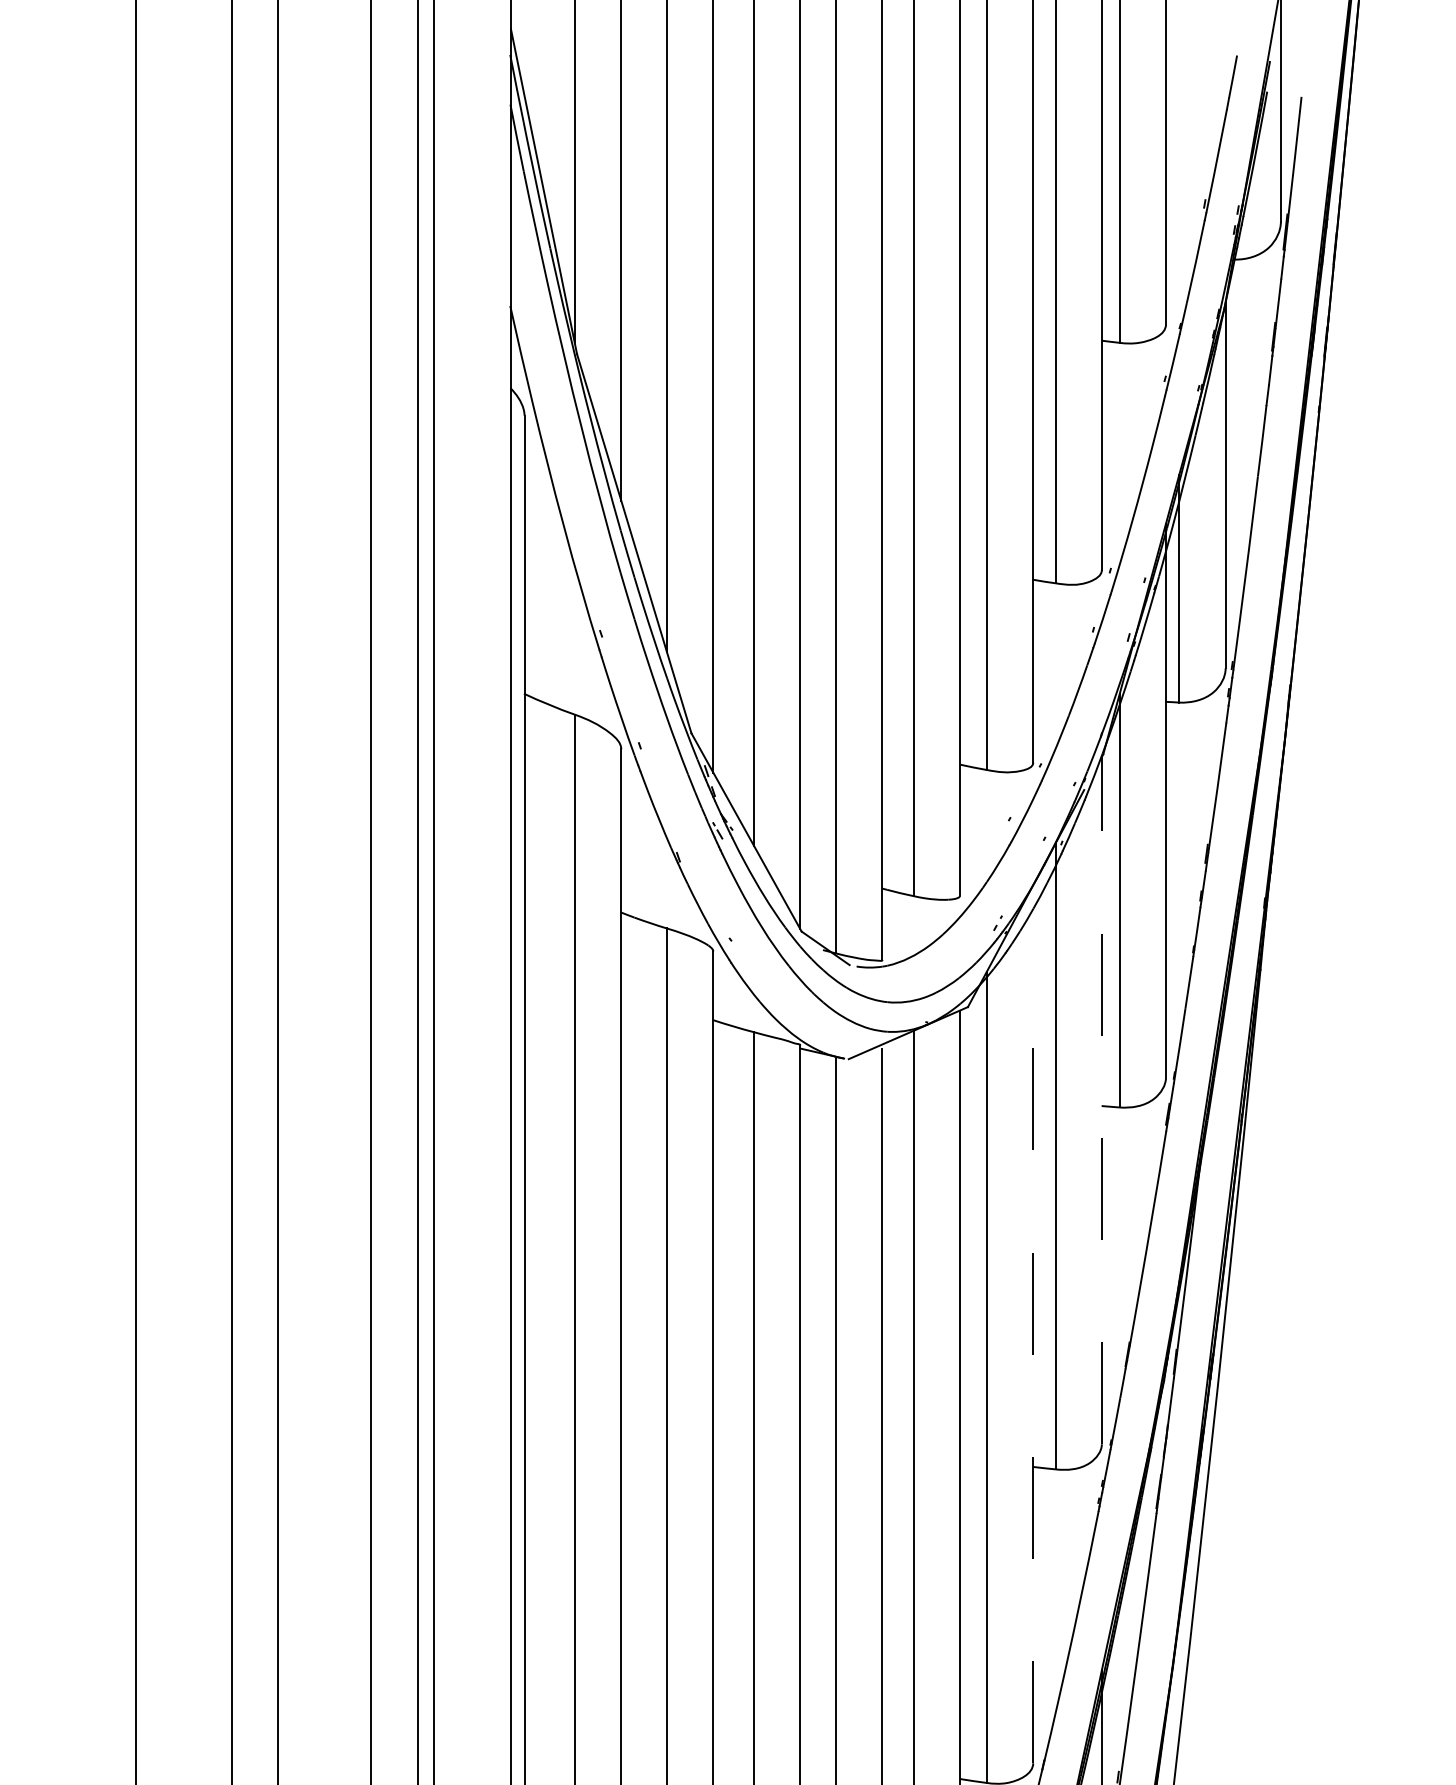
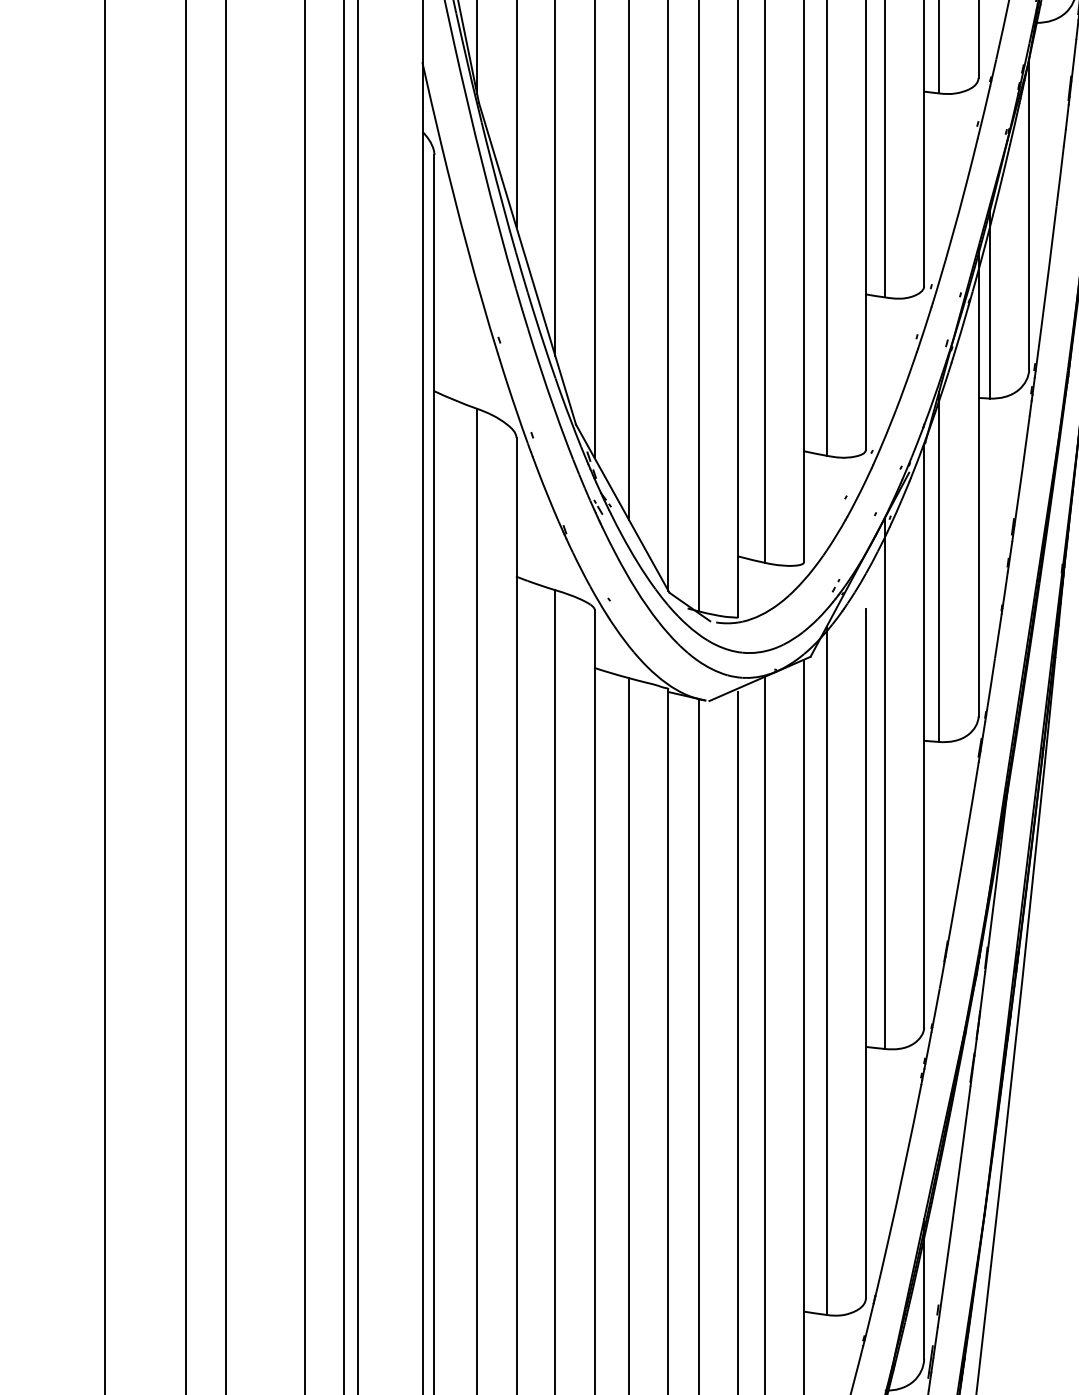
line: (1101, 1100) -> (923, 736), dashed -> solid
line: (1033, 1356) -> (866, 953), dashed -> solid

